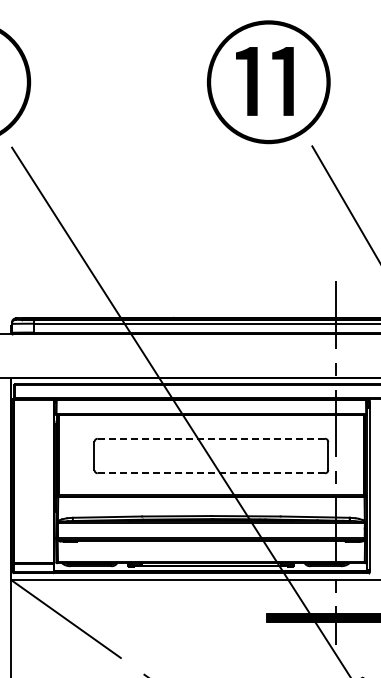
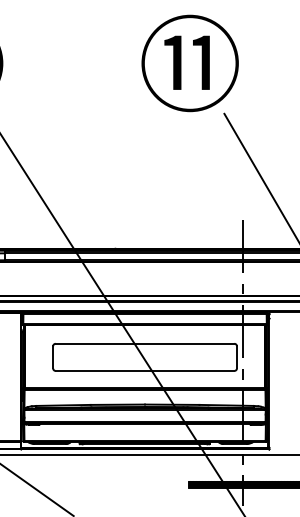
line: (211, 438) -> (145, 343), dashed -> solid
line: (211, 473) -> (145, 371), dashed -> solid

